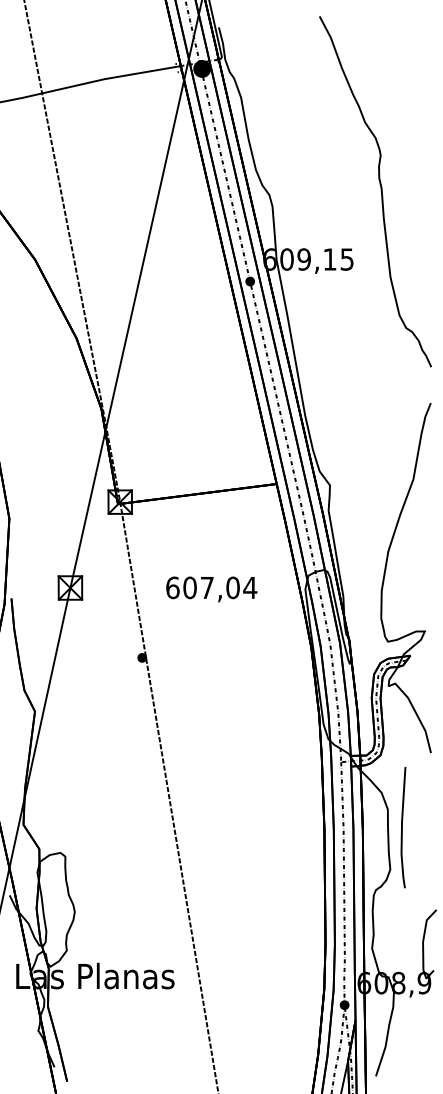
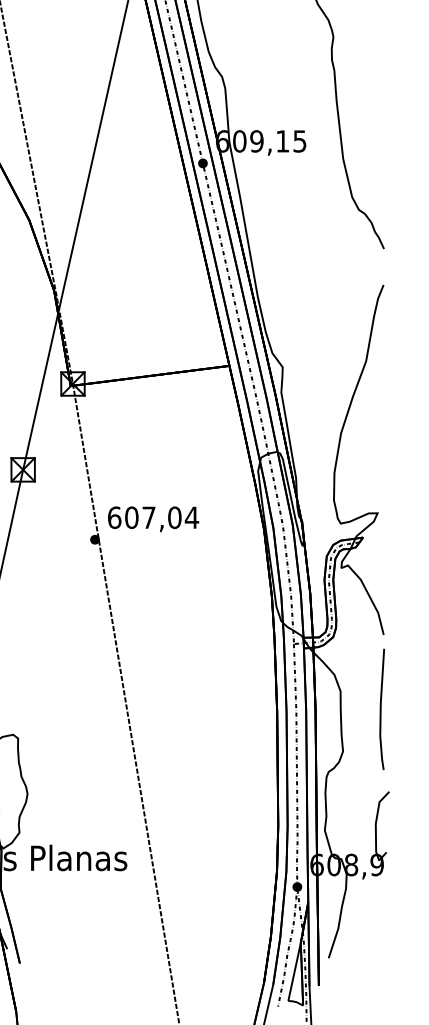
text: (211, 589) -> (153, 519), moved
line: (402, 827) -> (381, 709), moved

